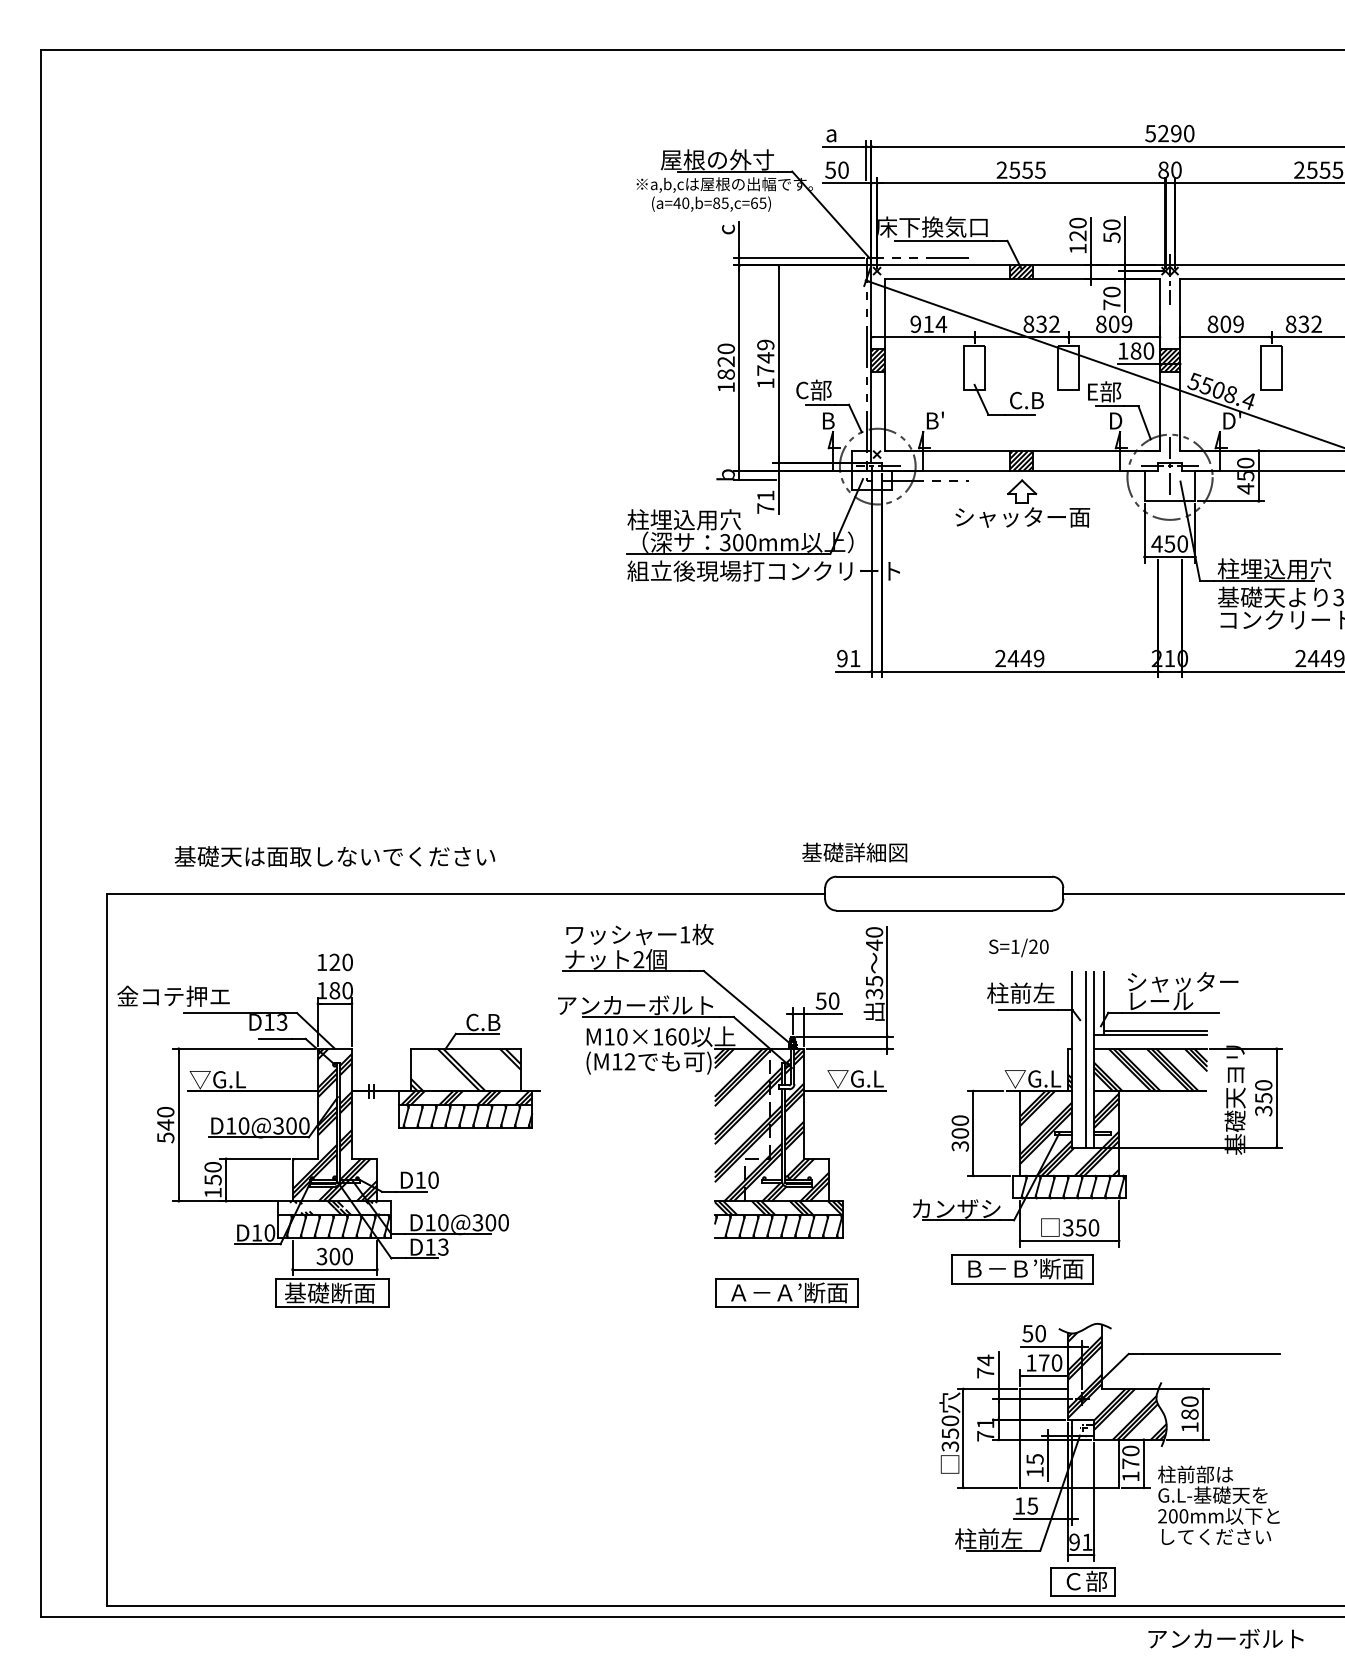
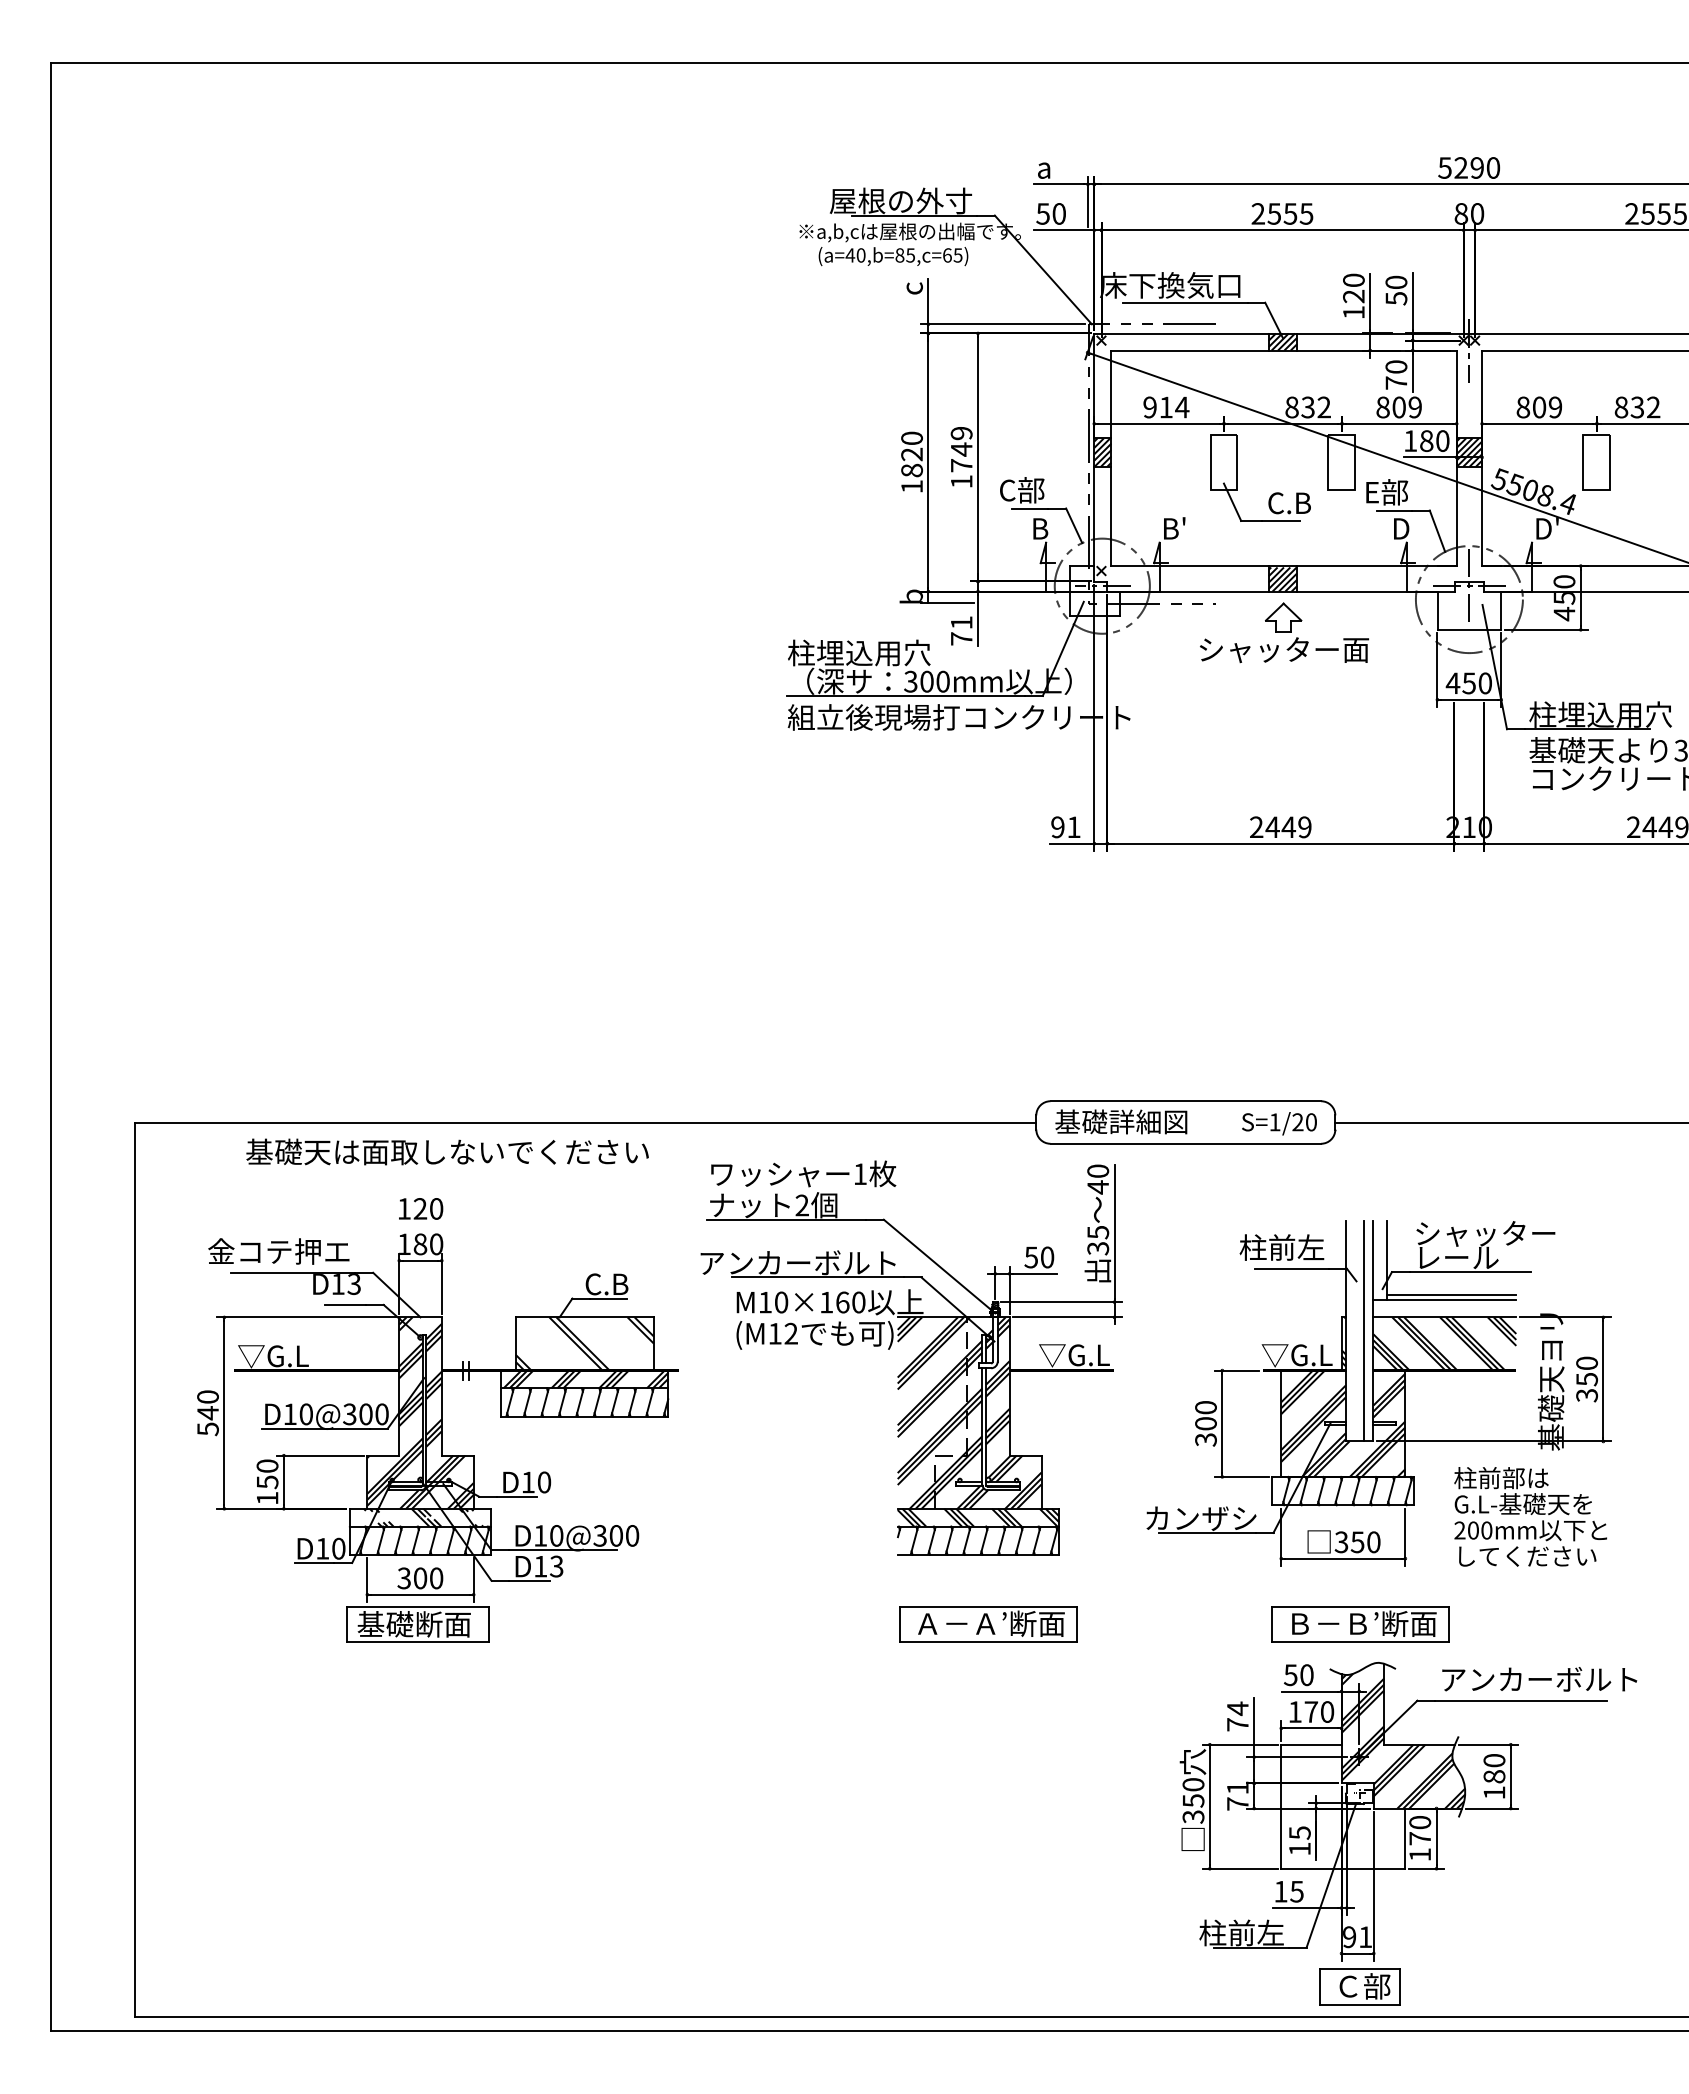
text: (854, 852) -> (1121, 1121), moved
text: (334, 856) -> (447, 1151), moved
text: (1018, 947) -> (1279, 1123), moved
text: (173, 996) -> (278, 1251), moved
part: (1022, 1269) -> (1360, 1624), moved
text: (1218, 1505) -> (1530, 1516), moved
text: (1225, 1638) -> (1539, 1679), moved

